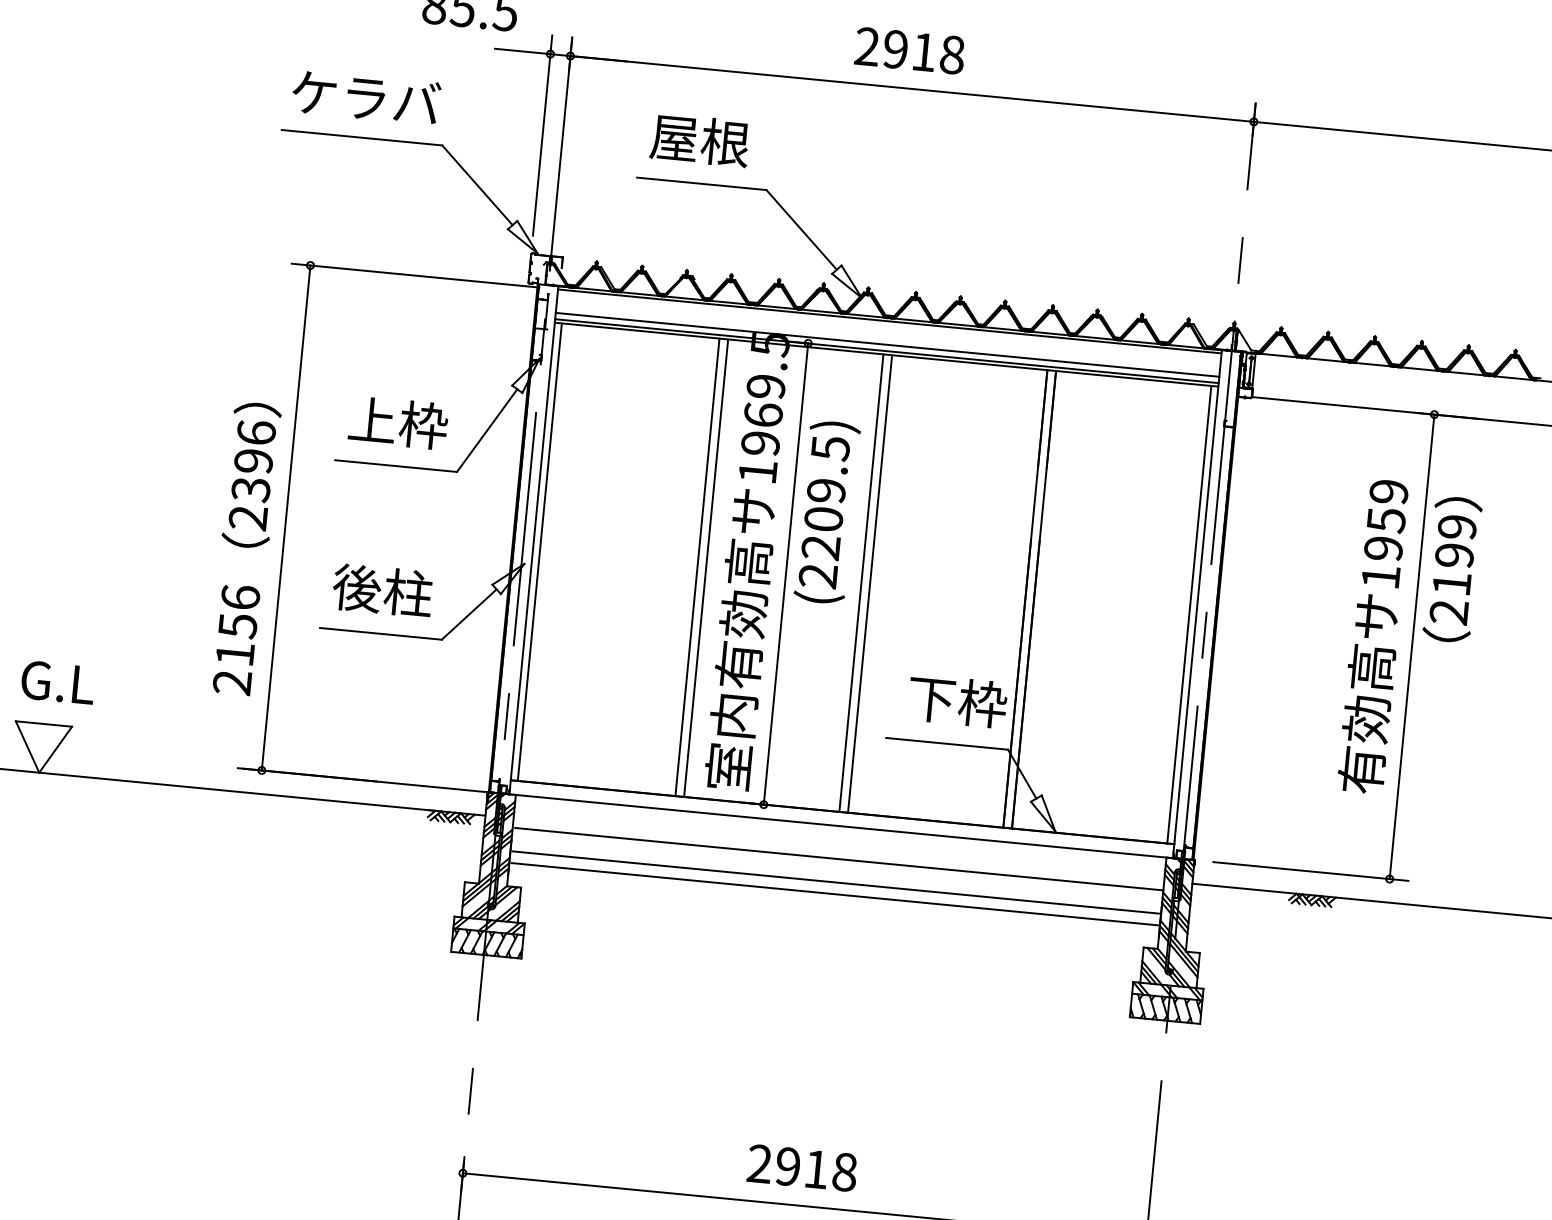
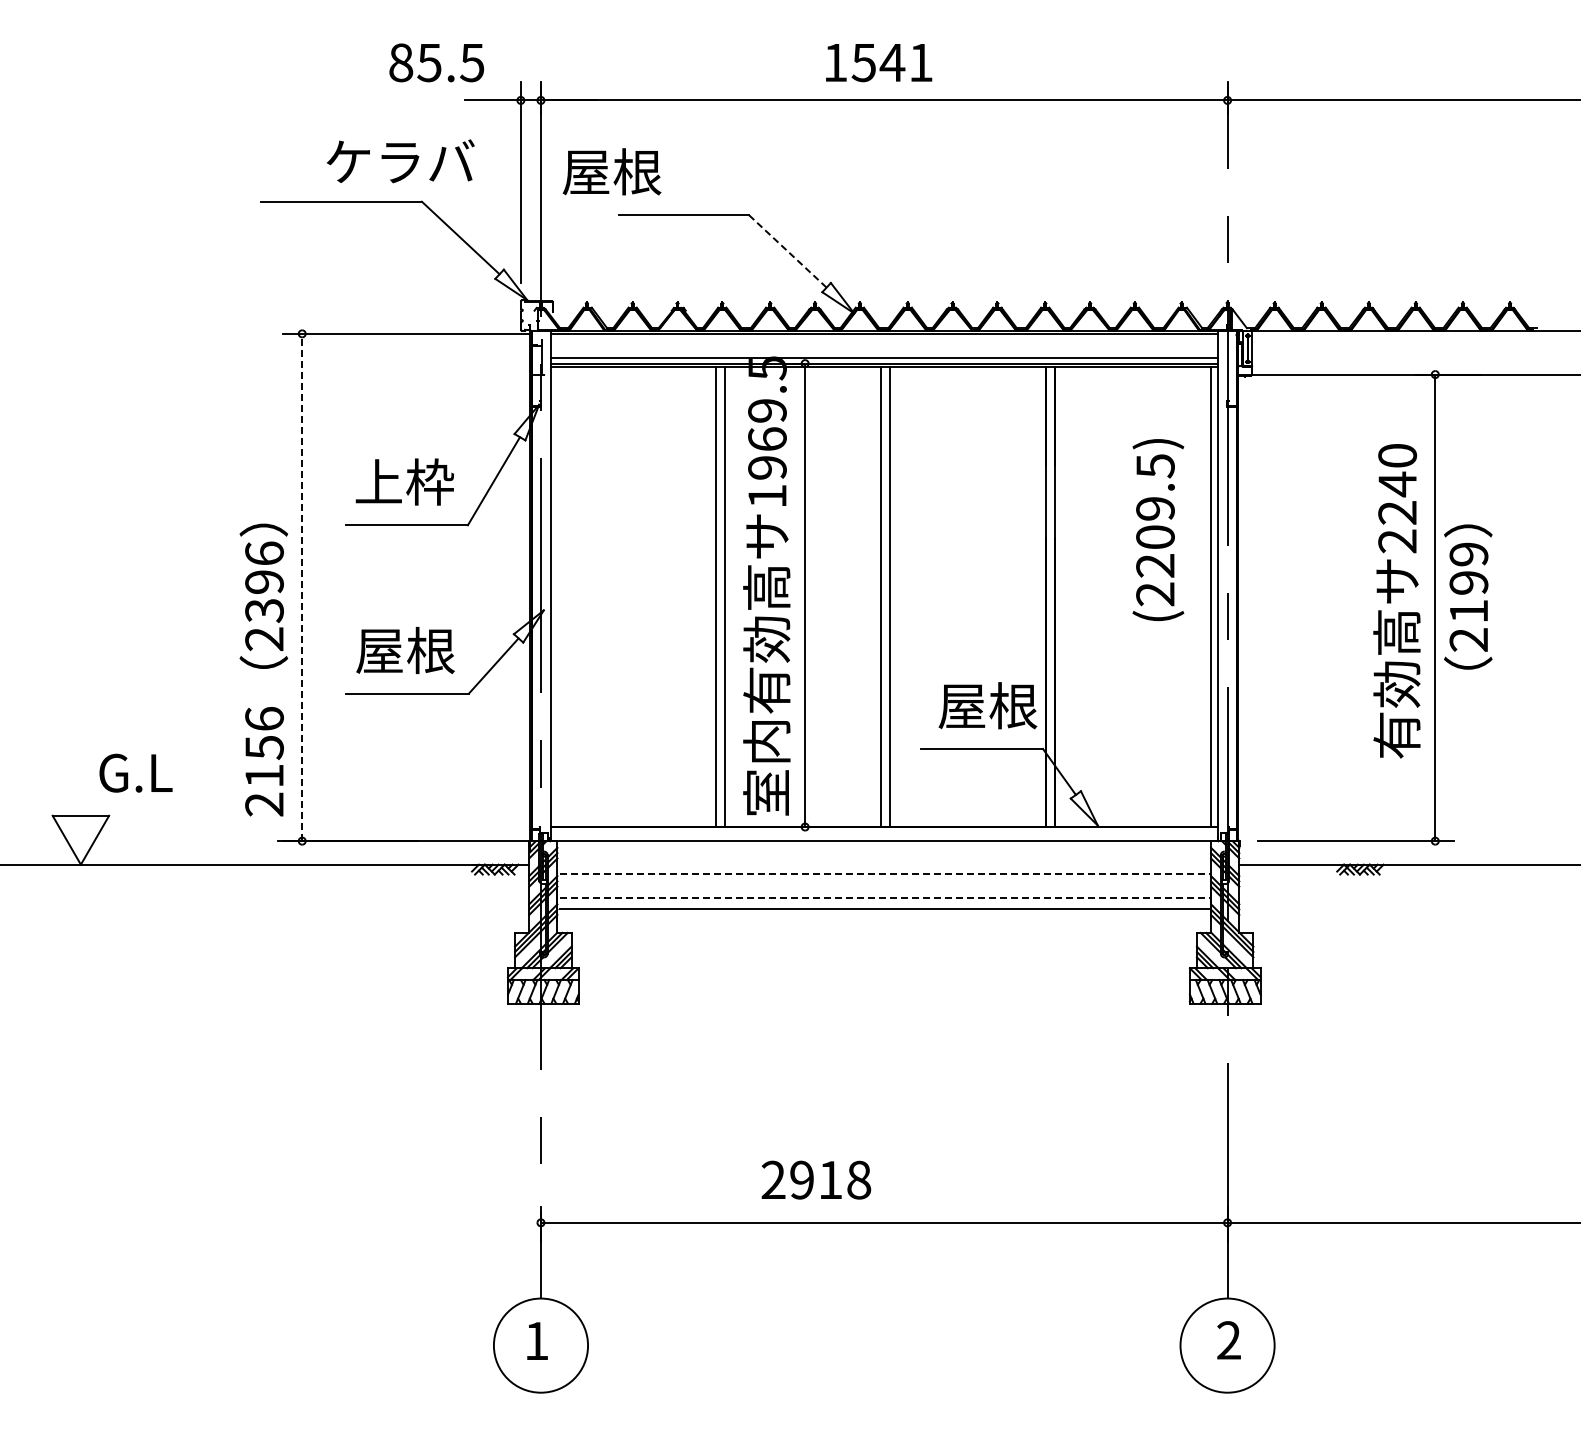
text: (910, 50) -> (878, 62), 2918 -> 1541
text: (366, 97) -> (400, 161), moved
text: (699, 139) -> (611, 171), moved
line: (801, 230) -> (787, 251), solid -> dashed
text: (827, 512) -> (1158, 530), moved
line: (286, 518) -> (302, 587), solid -> dashed
text: (1384, 534) -> (1397, 498), 1959 -> 2240
text: (244, 548) -> (263, 669), moved
line: (540, 552) -> (558, 597), removed
text: (1452, 569) -> (1468, 596), moved
text: (382, 590) -> (405, 650), 後柱 -> 屋根
text: (57, 681) -> (135, 772), moved
text: (956, 701) -> (987, 705), 下枠 -> 屋根
line: (839, 859) -> (885, 874), solid -> dashed
line: (837, 882) -> (885, 897), solid -> dashed
text: (802, 1167) -> (816, 1179), moved

